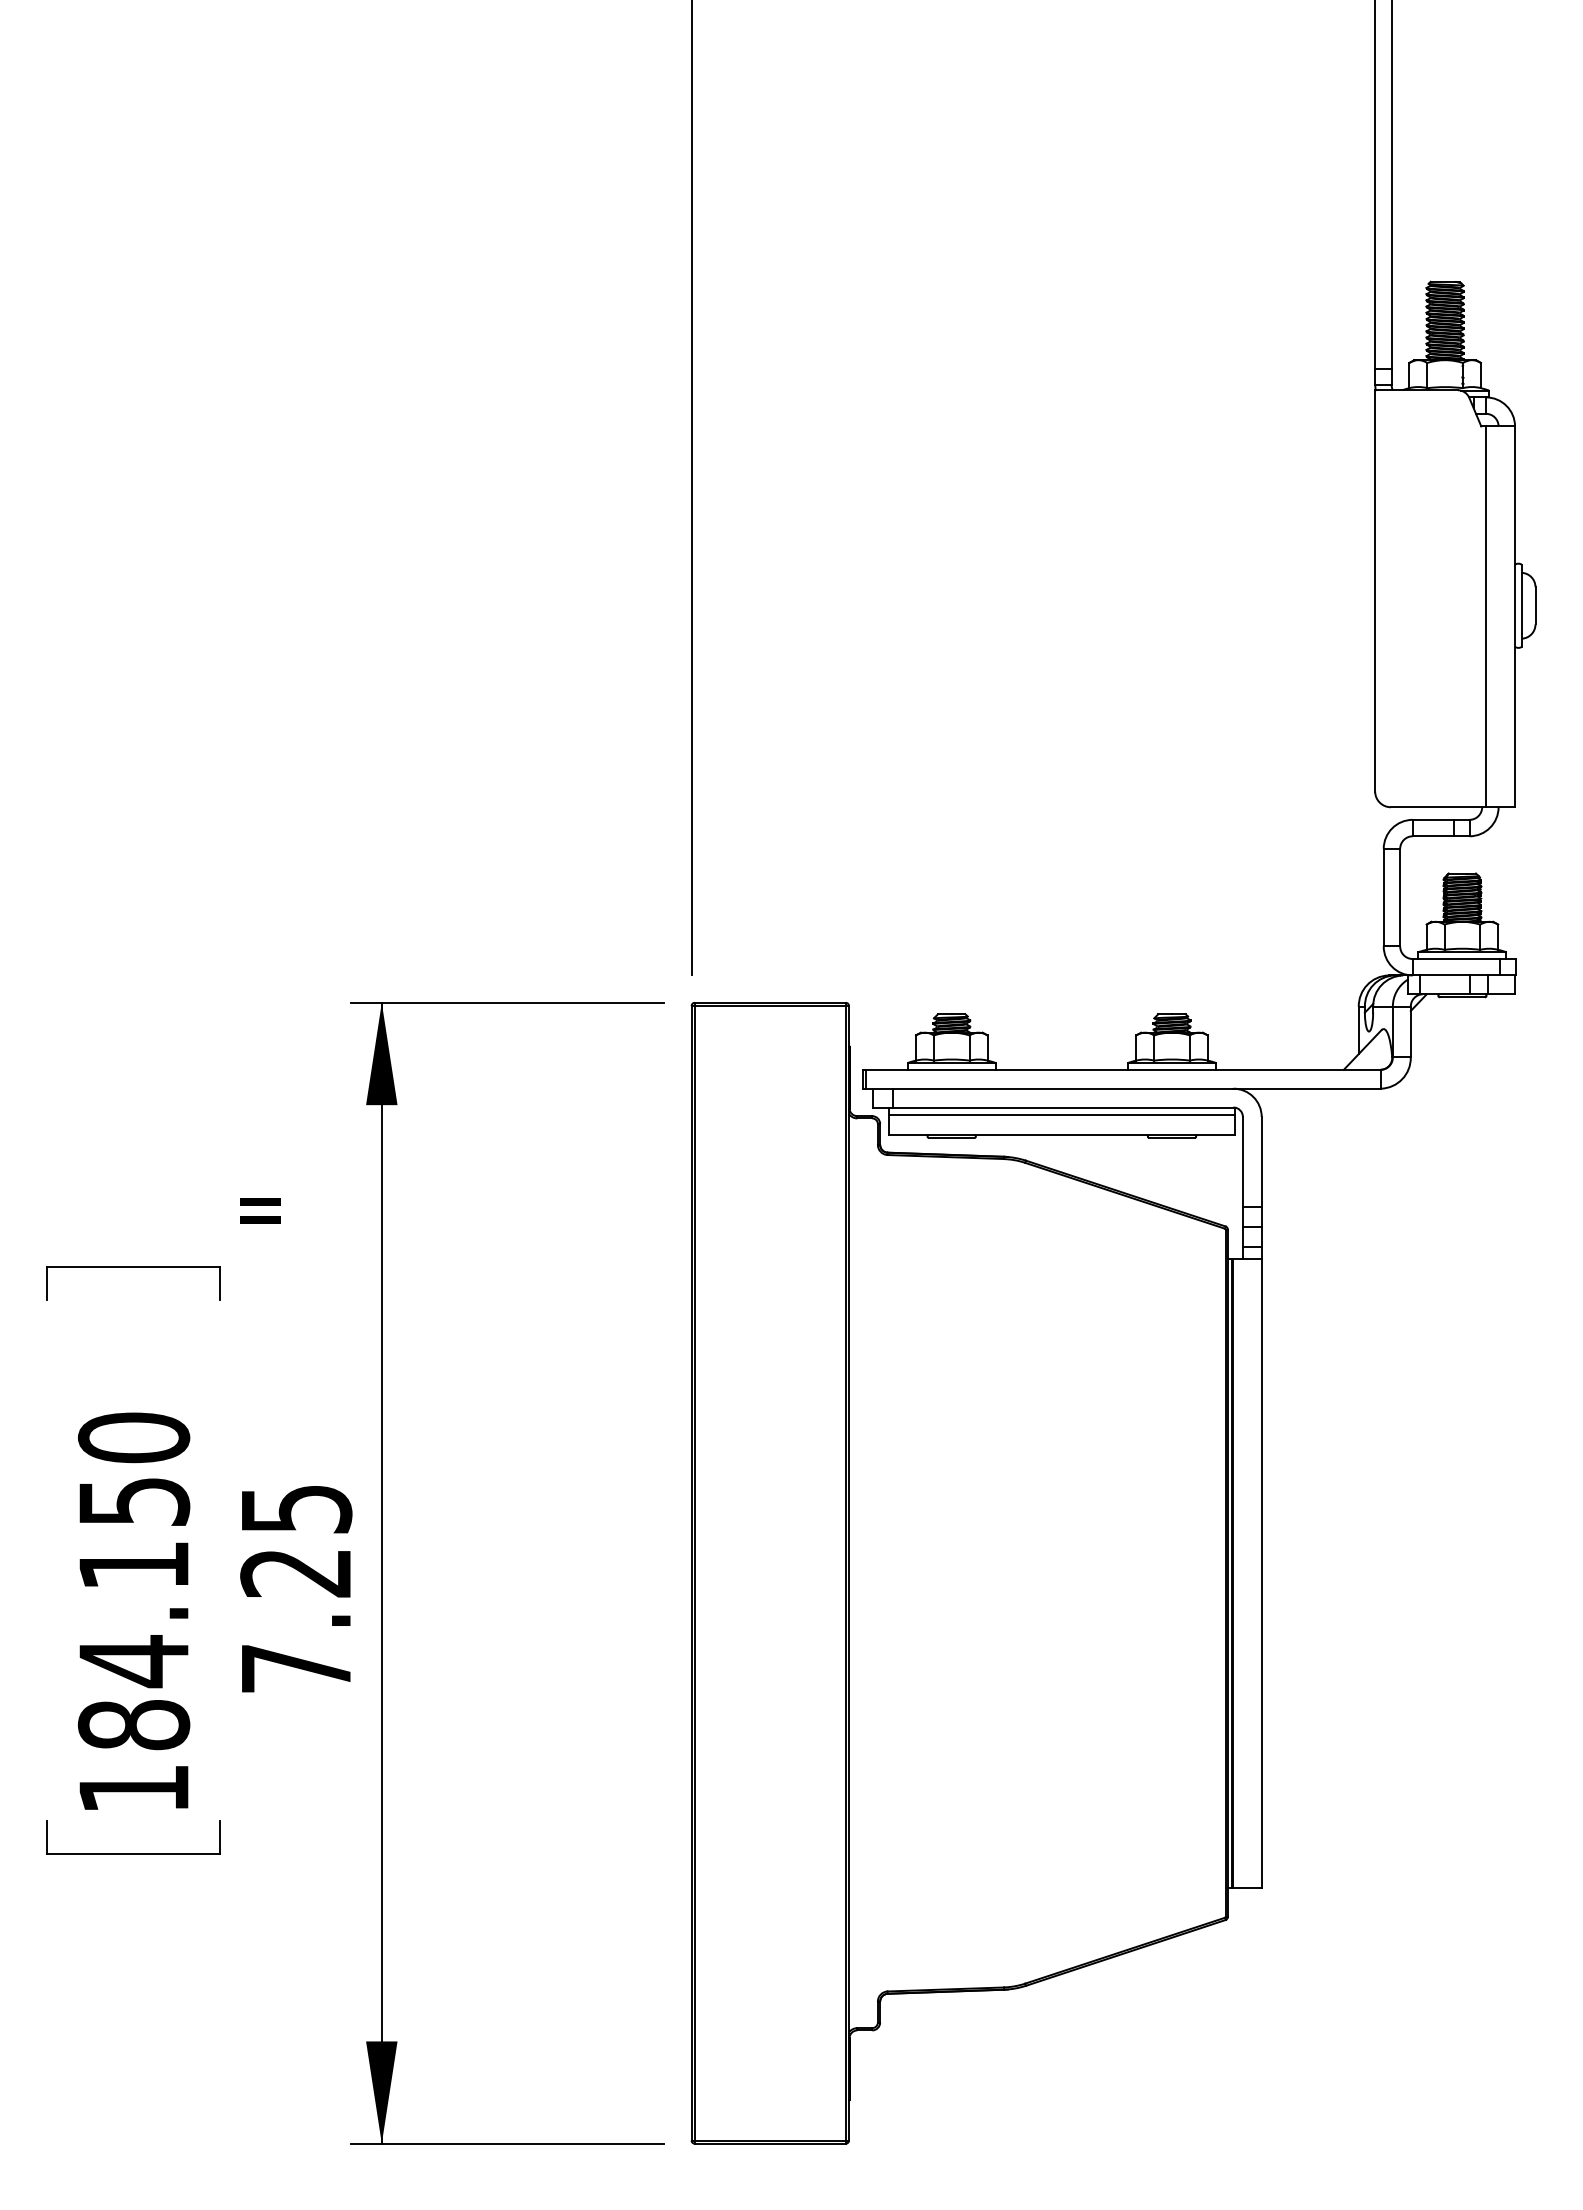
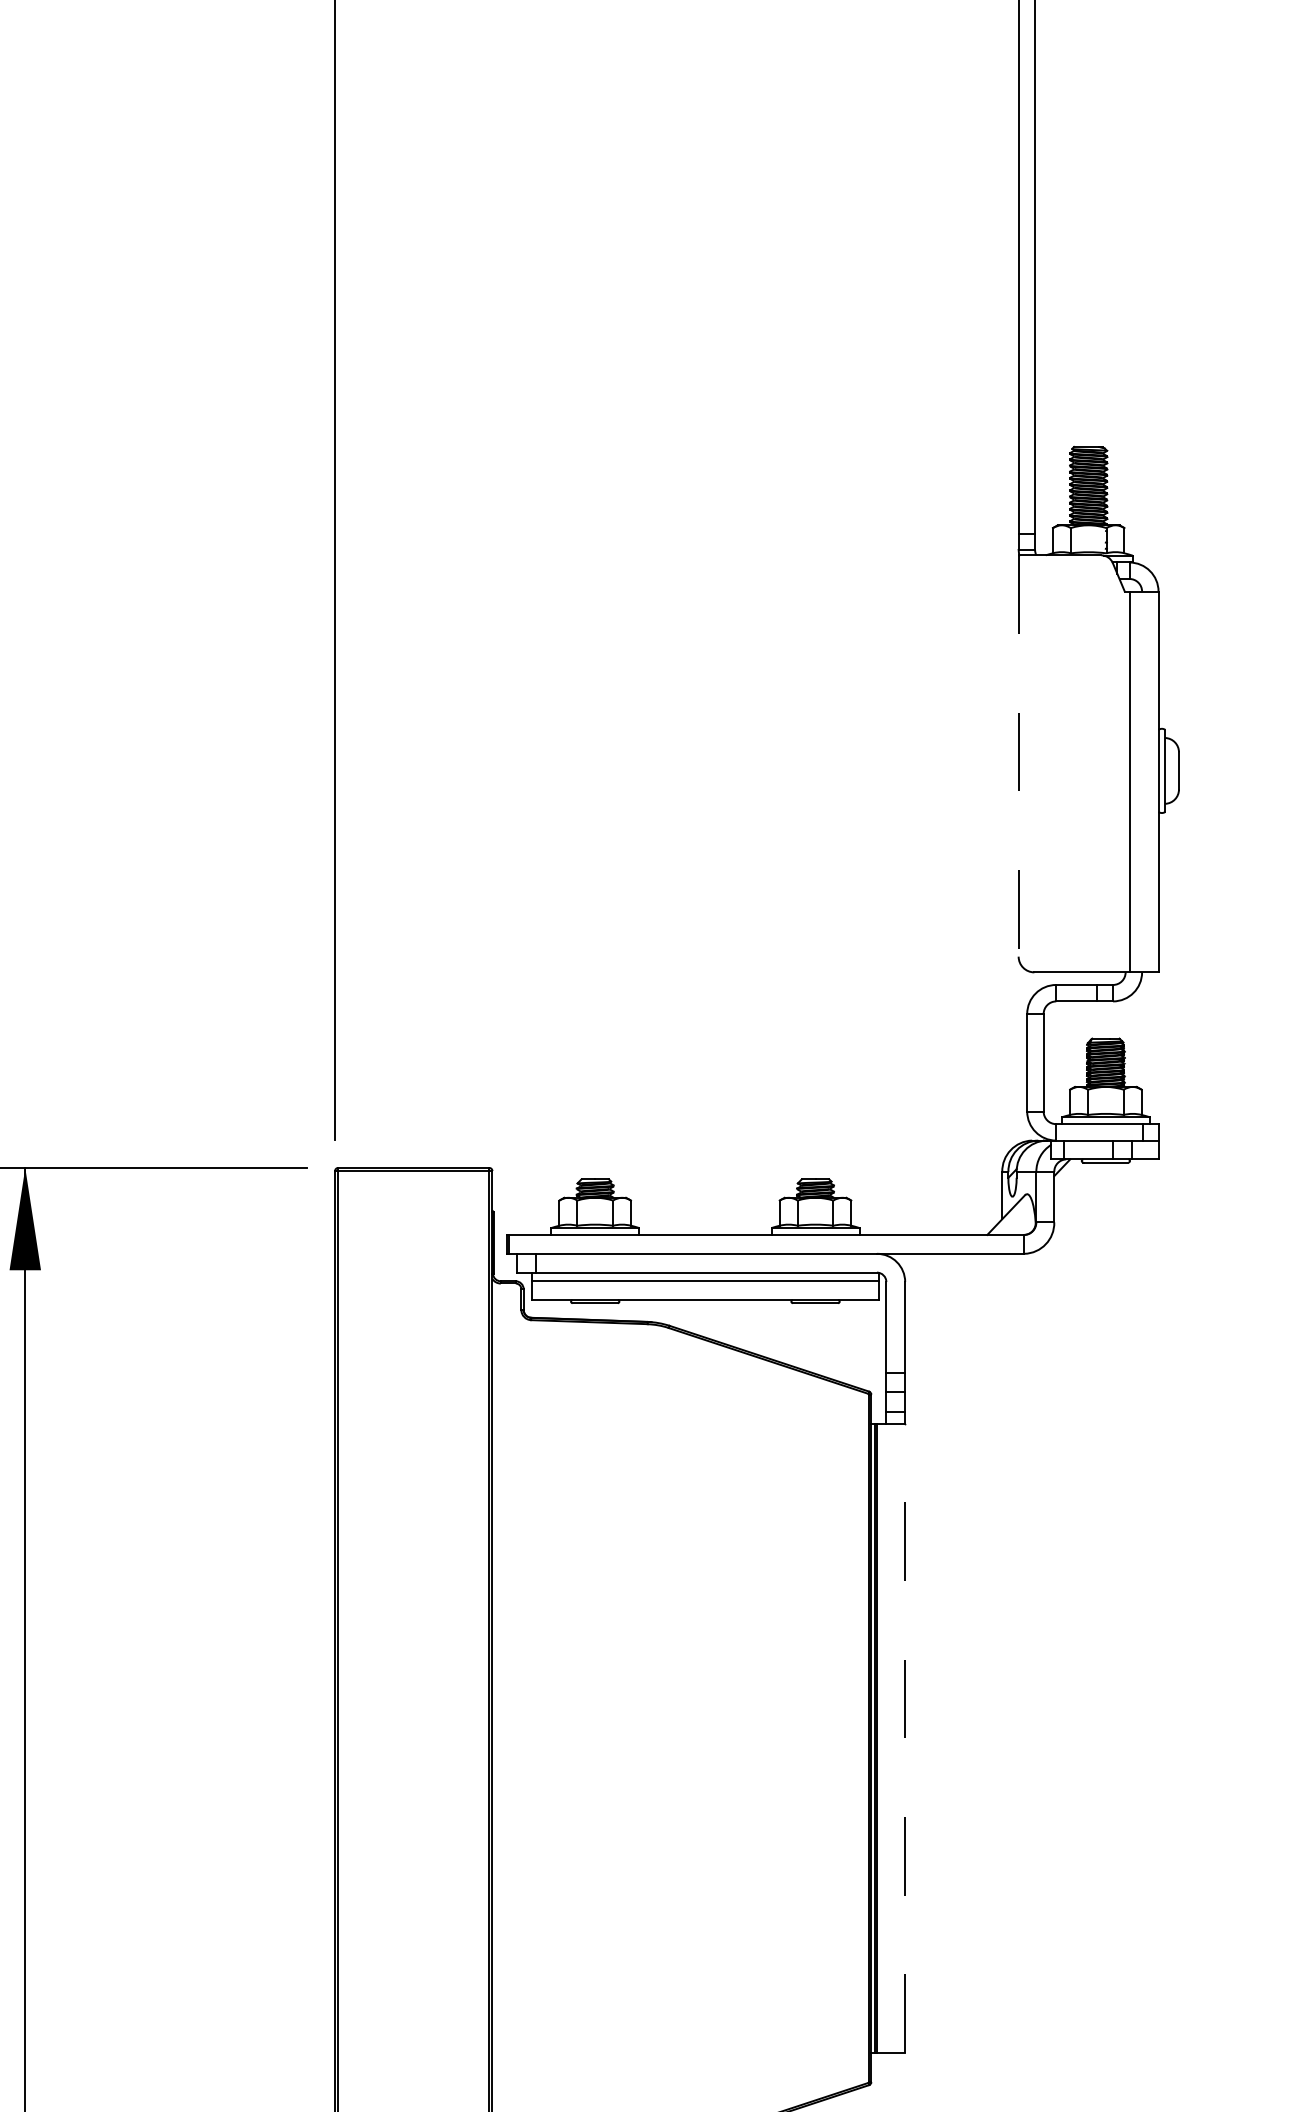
line: (1375, 590) -> (1018, 755), solid -> dashed
line: (1261, 1573) -> (904, 1738), solid -> dashed

